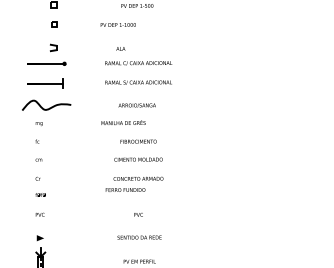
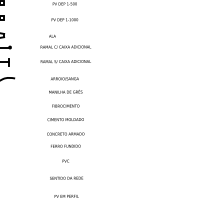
text: (117, 24) -> (64, 19), moved
text: (123, 122) -> (65, 91), moved
text: (125, 189) -> (65, 145), moved

